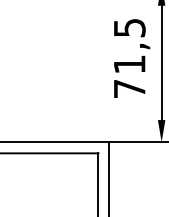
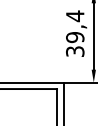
text: (130, 57) -> (75, 33), 71,5 -> 39,4

